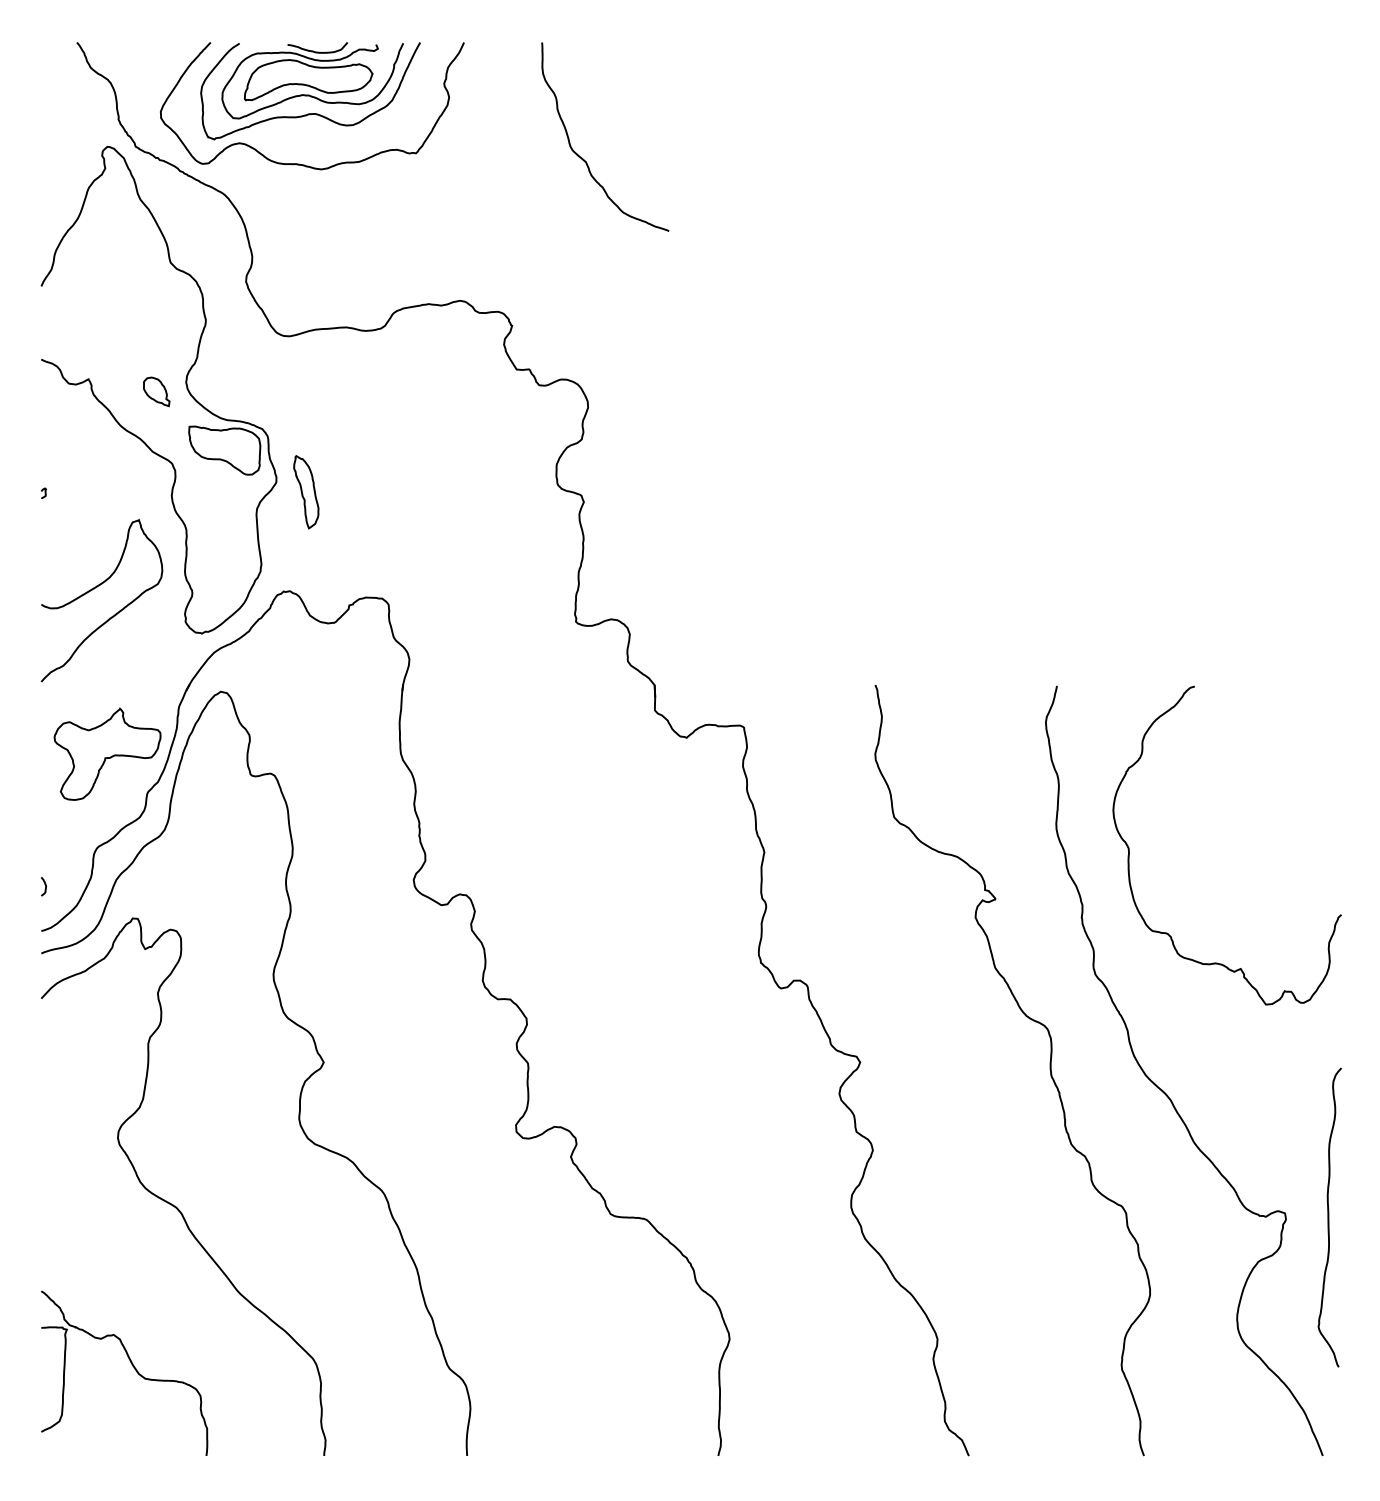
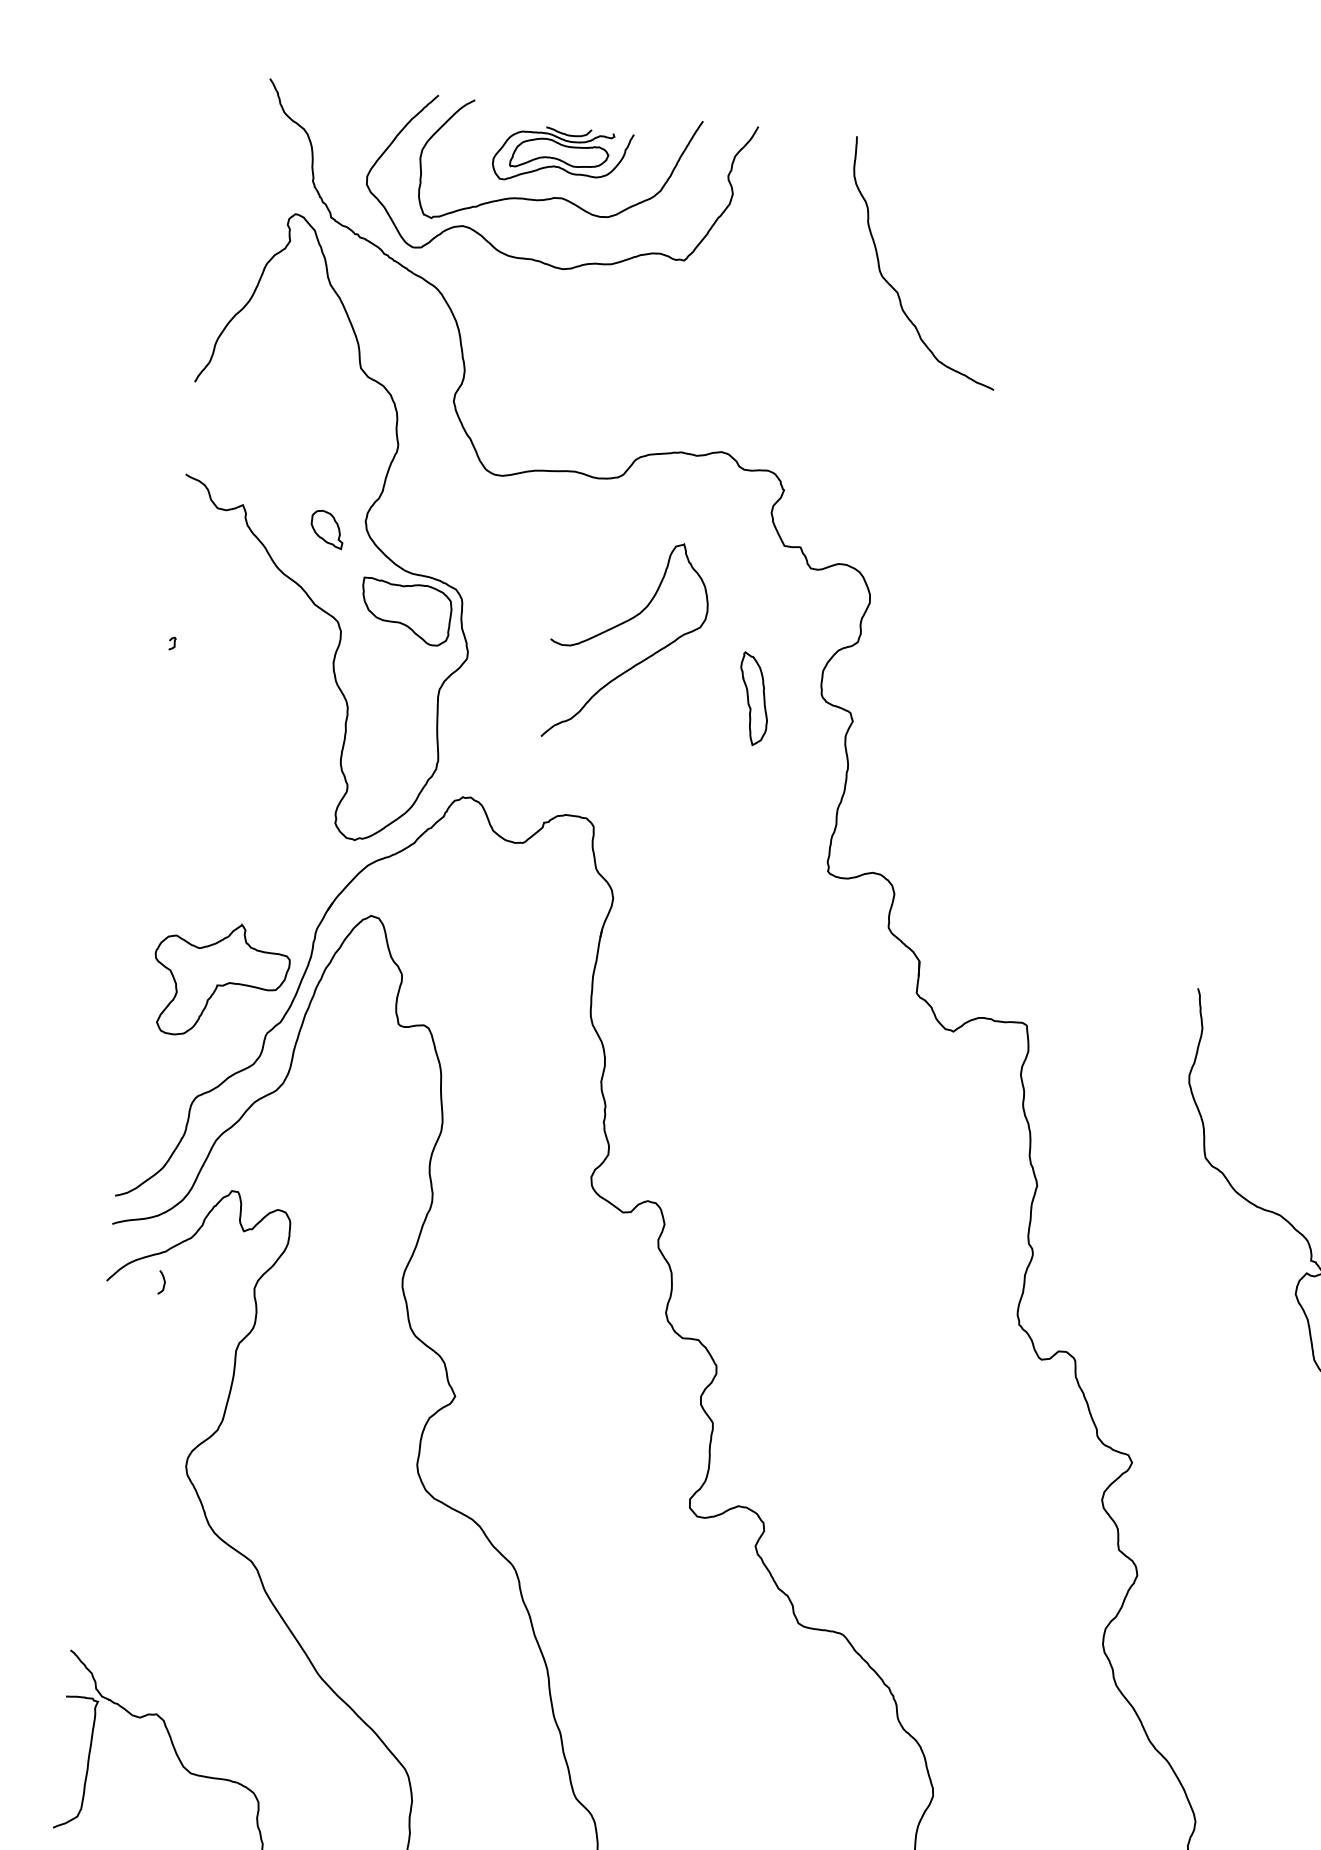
part: (312, 80) -> (562, 155), size x0.6
part: (306, 492) -> (753, 699), moved
curve: (94, 589) -> (619, 626), moved
curve: (45, 886) -> (164, 1282), moved

